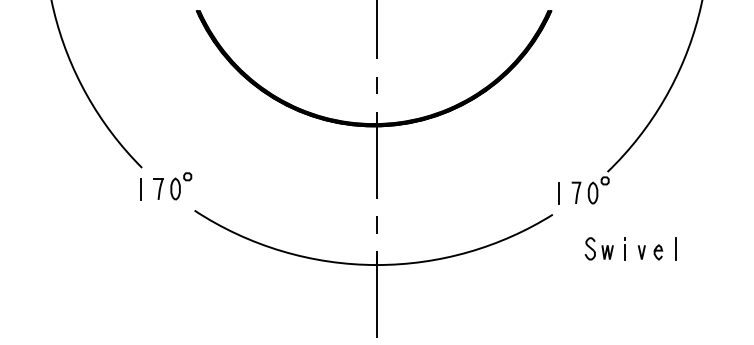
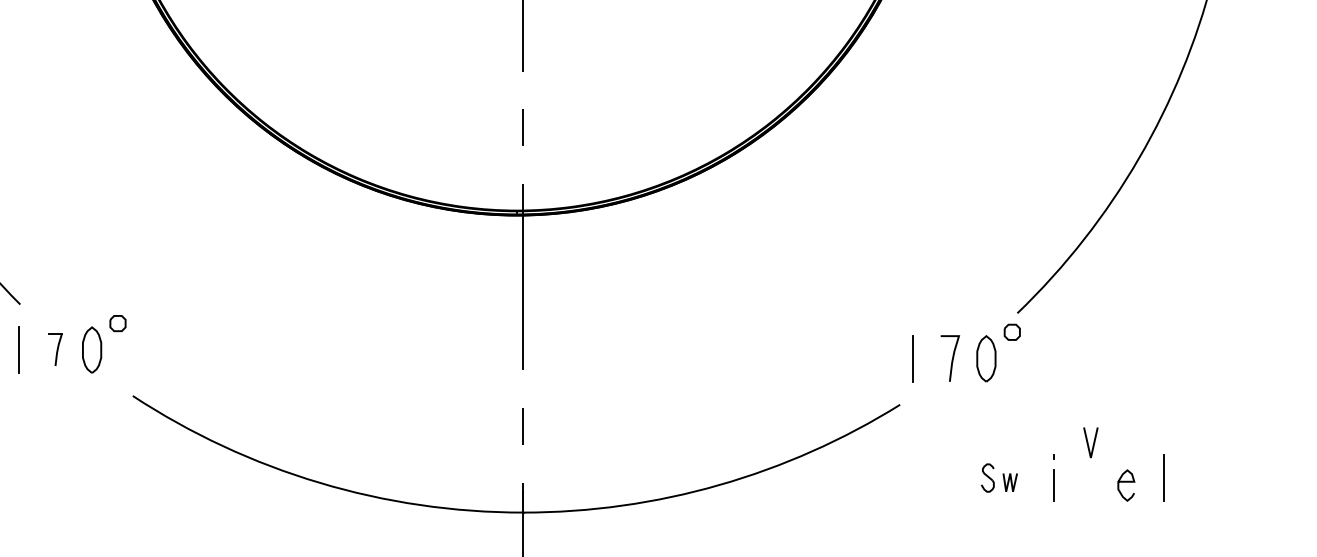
part: (158, 188) -> (55, 348), size x0.7
part: (598, 248) -> (998, 477), size x0.6
line: (641, 252) -> (1090, 442), moved

